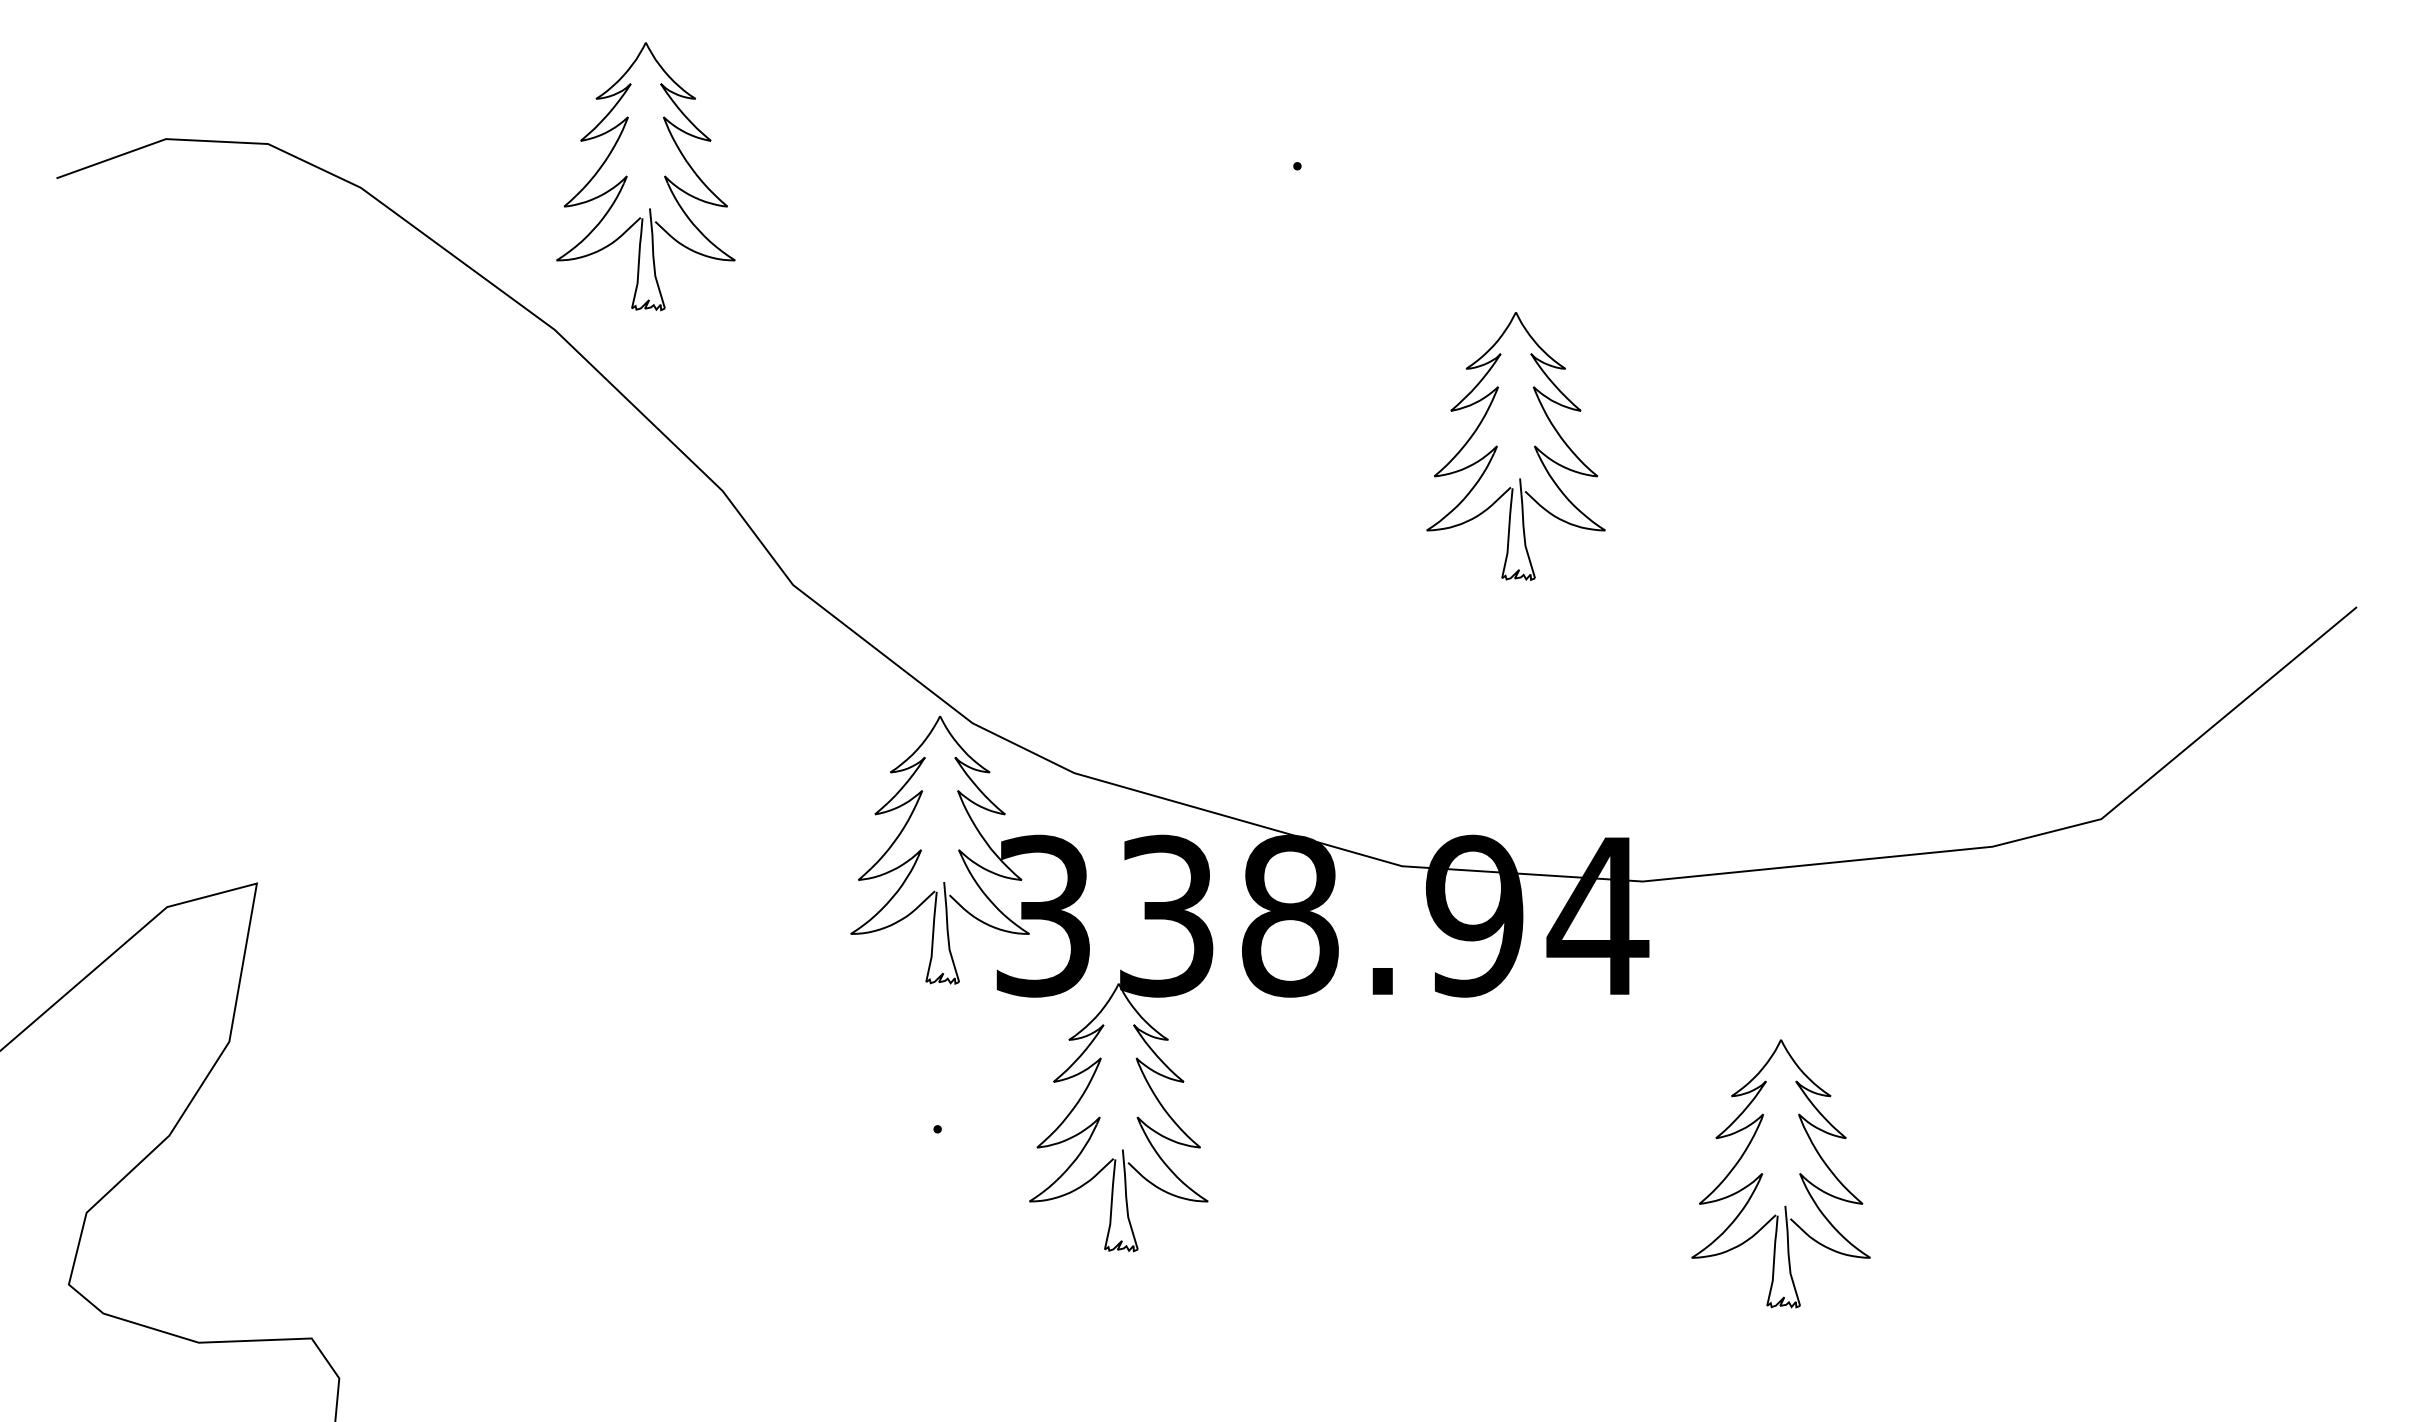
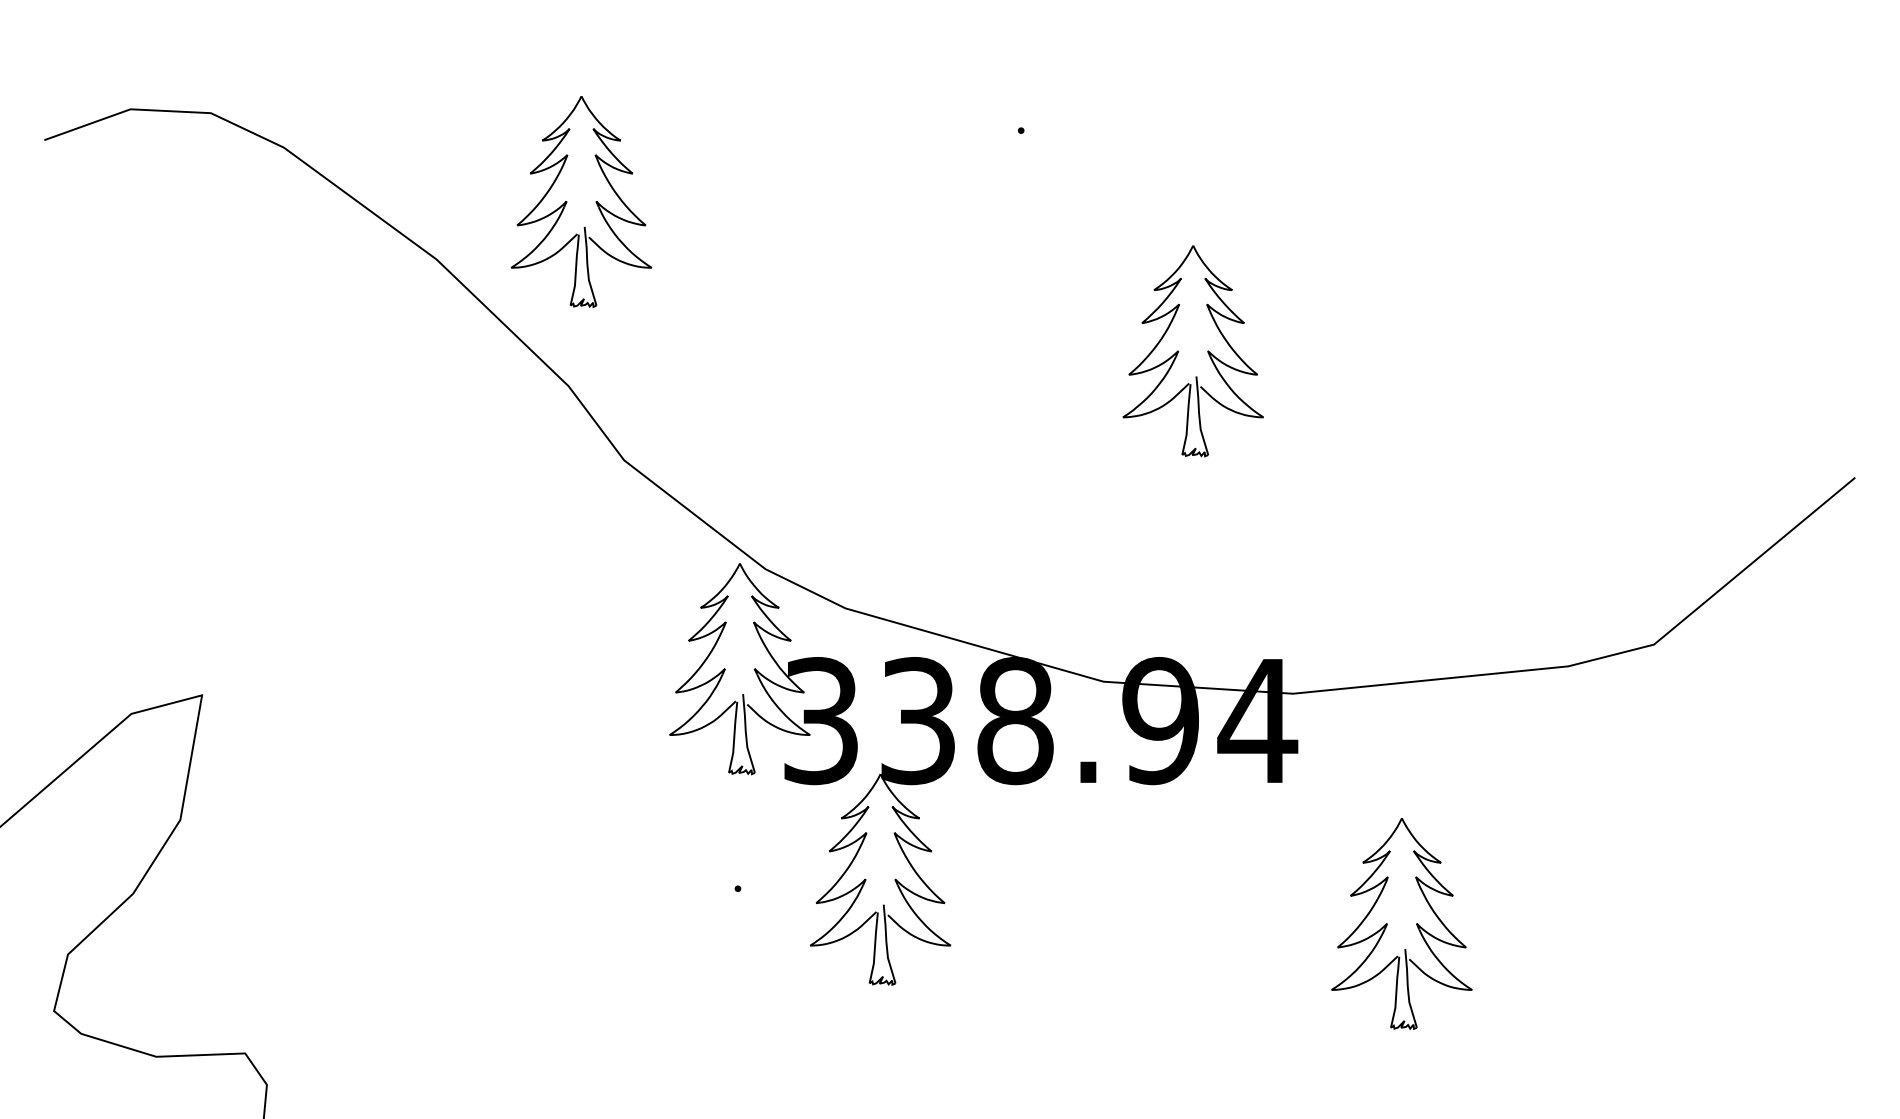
part: (627, 176) -> (567, 201), moved

